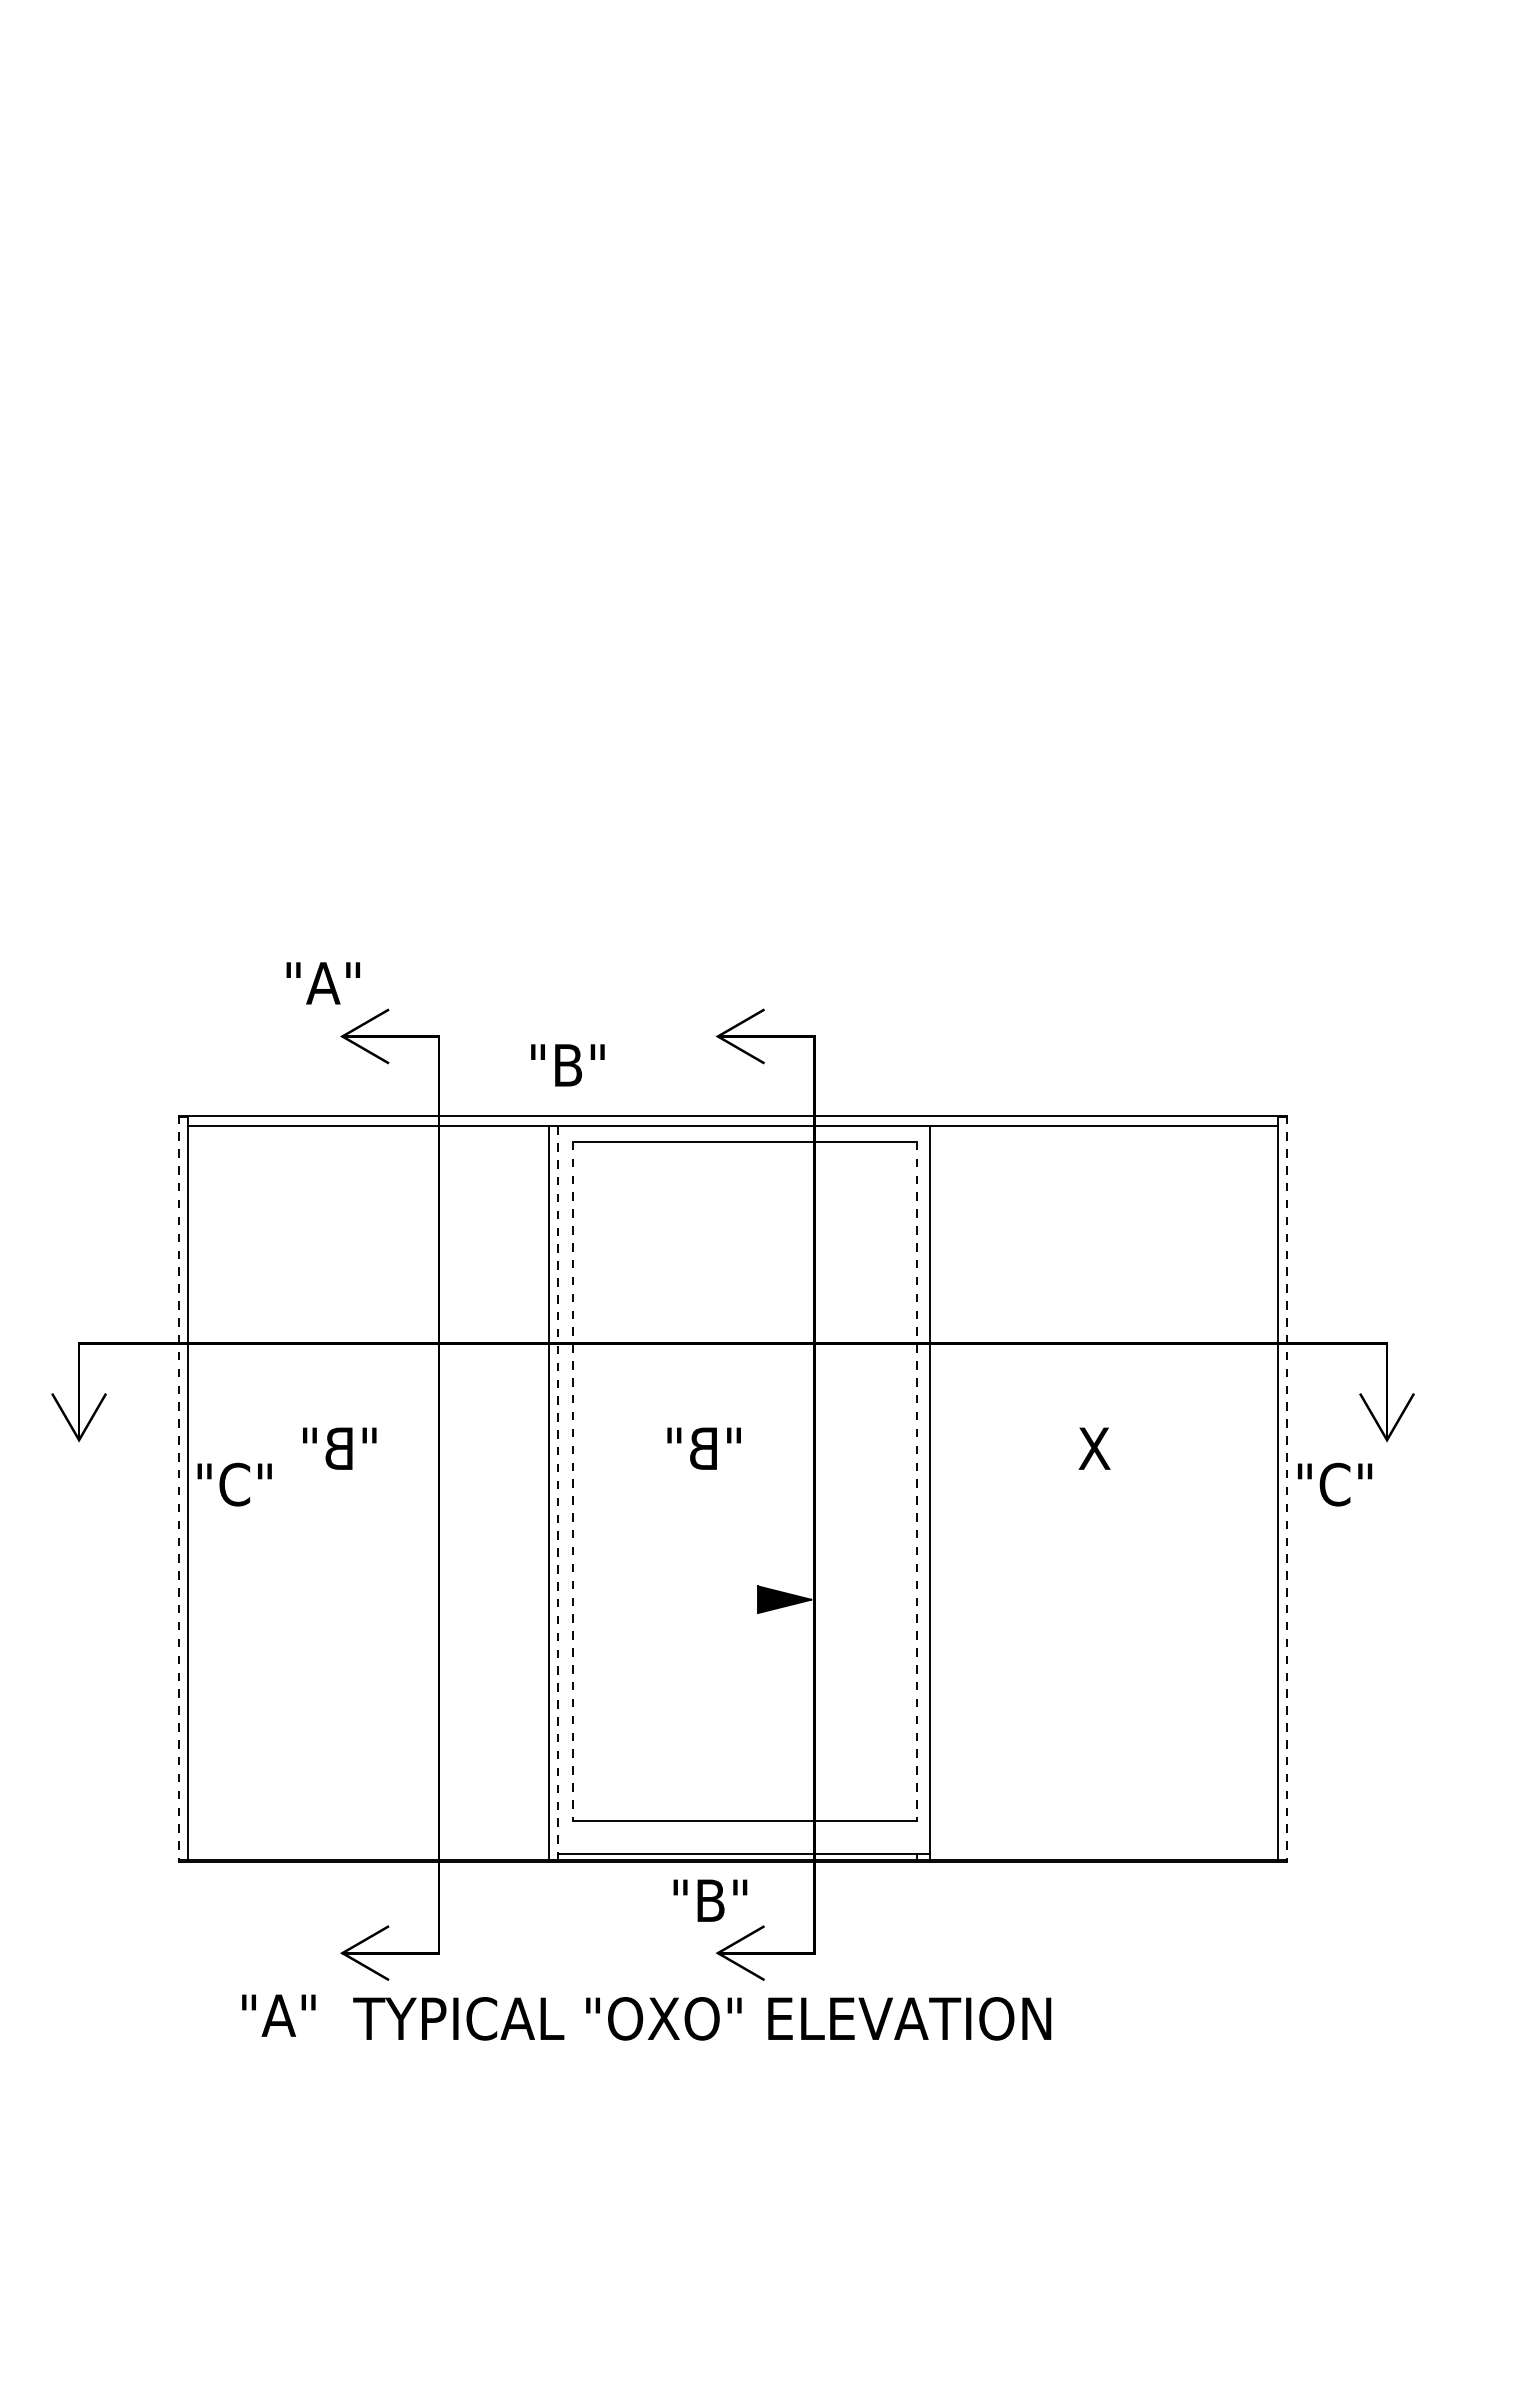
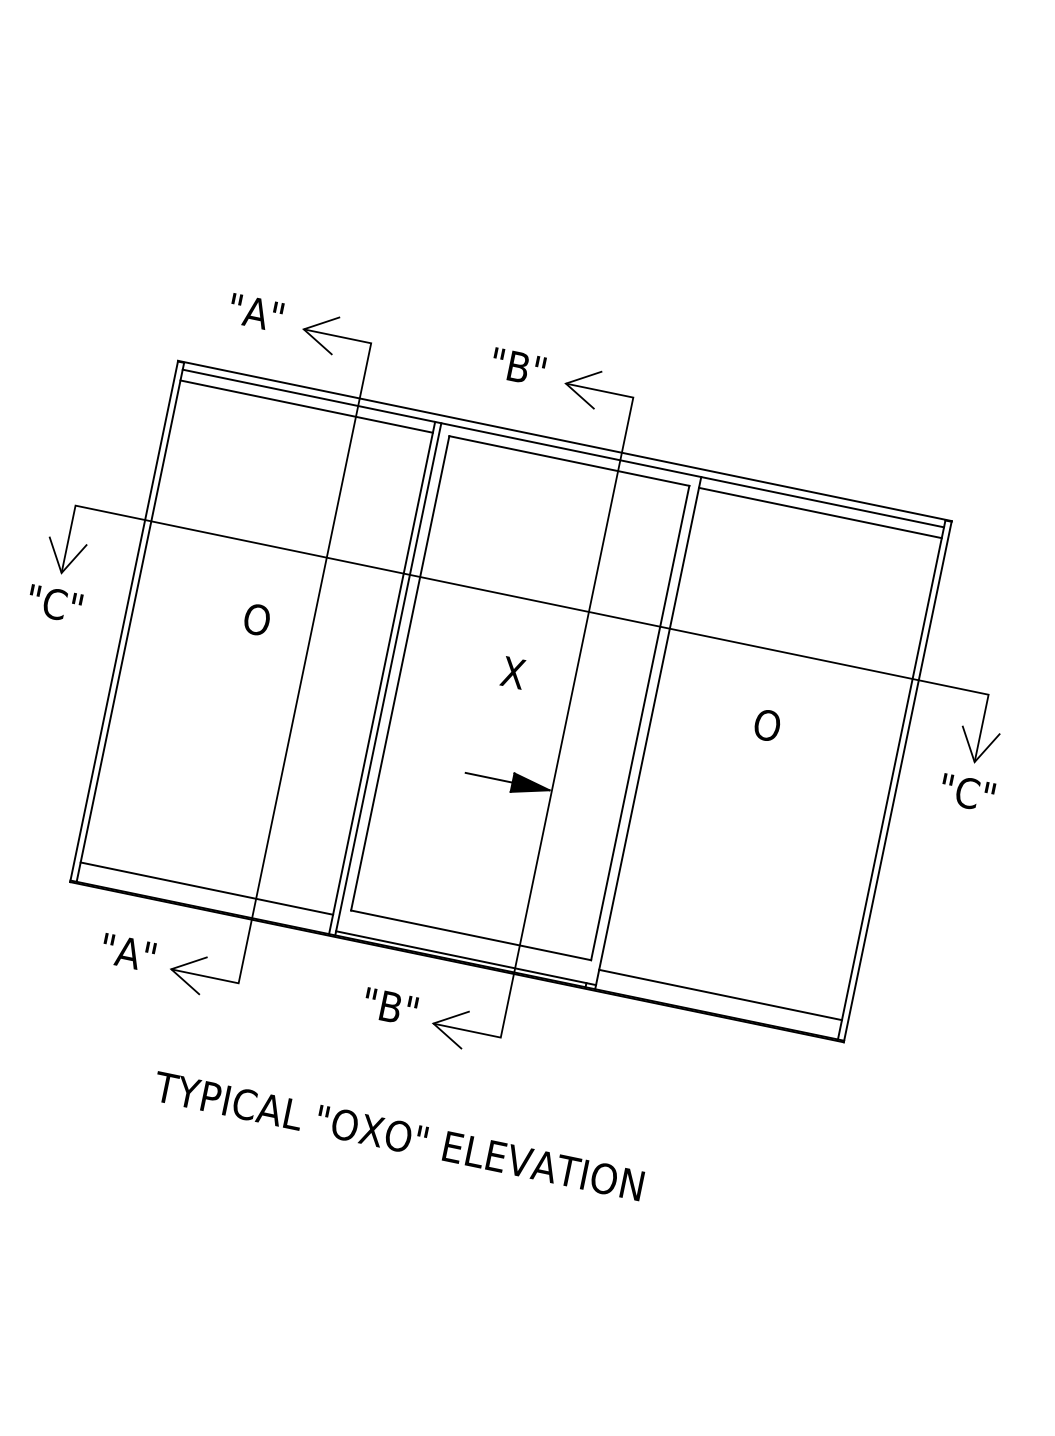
text: (322, 983) -> (255, 312), moved
text: (567, 1065) -> (518, 367), moved
line: (368, 1141) -> (306, 406), added
line: (1104, 1141) -> (820, 512), added
text: (340, 1448) -> (242, 616), "B" -> O
text: (705, 1448) -> (497, 669), "B" -> X
text: (1092, 1448) -> (767, 725), X -> O
line: (572, 1481) -> (400, 673), dashed -> solid
line: (916, 1481) -> (640, 722), dashed -> solid
text: (234, 1484) -> (54, 603), moved
text: (1335, 1484) -> (967, 793), moved
line: (178, 1489) -> (123, 621), dashed -> solid
line: (1287, 1489) -> (898, 782), dashed -> solid
line: (558, 1493) -> (388, 679), dashed -> solid
line: (724, 1599) -> (489, 777), added
line: (368, 1832) -> (206, 888), added
line: (1104, 1832) -> (720, 995), added
text: (710, 1900) -> (390, 1006), moved
text: (278, 2015) -> (128, 952), moved
text: (702, 2018) -> (398, 1136), moved

